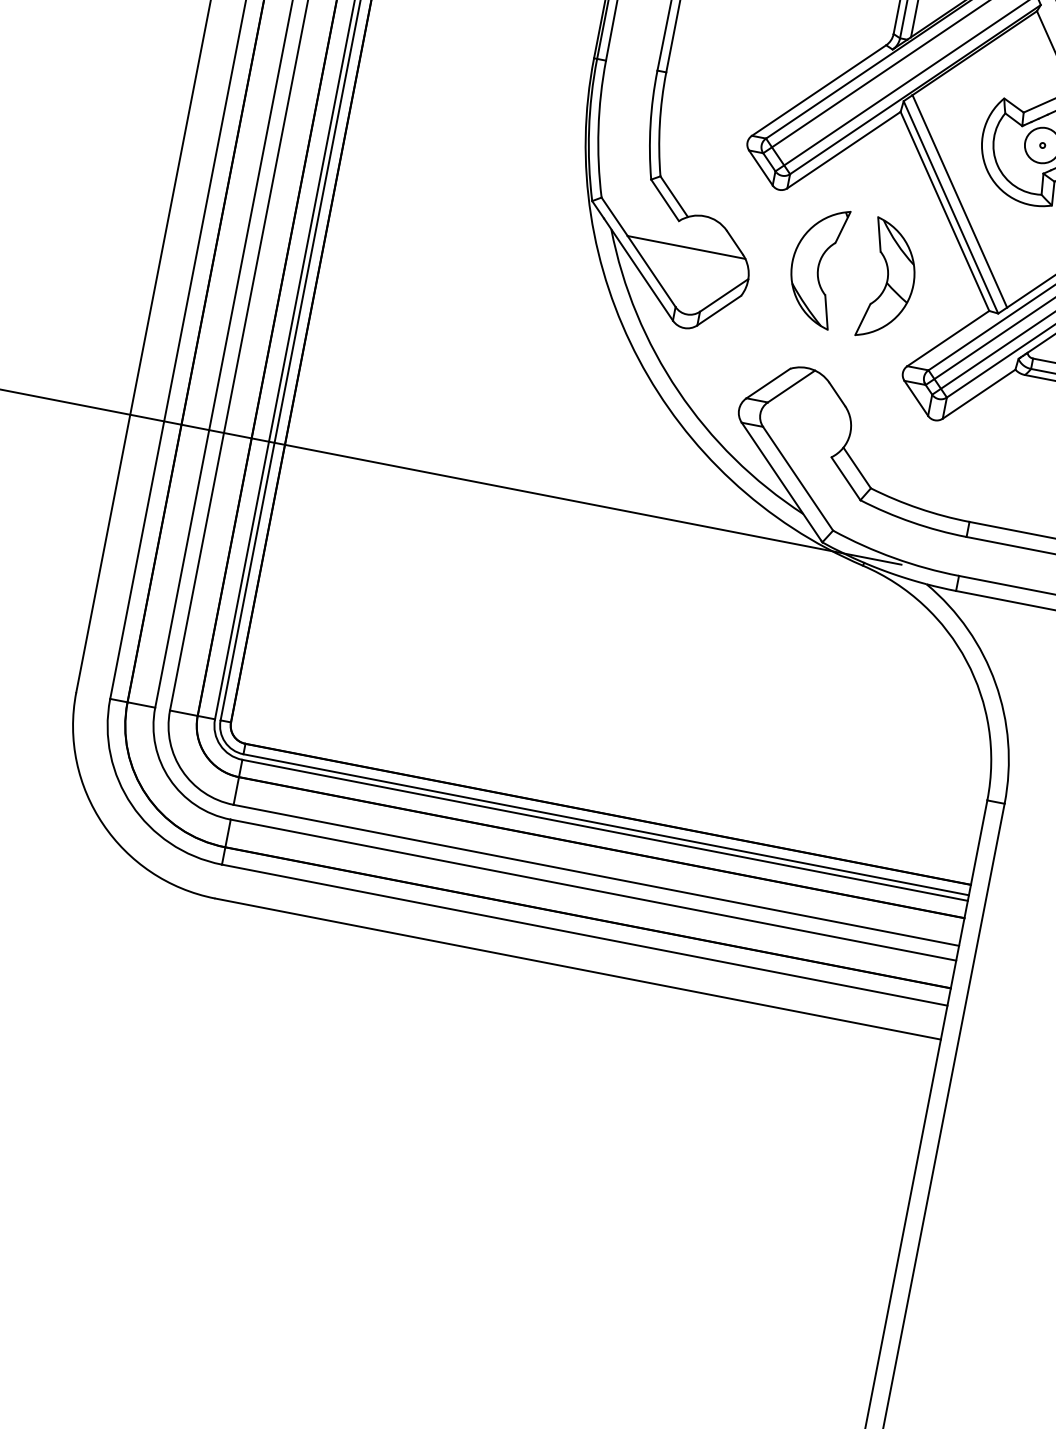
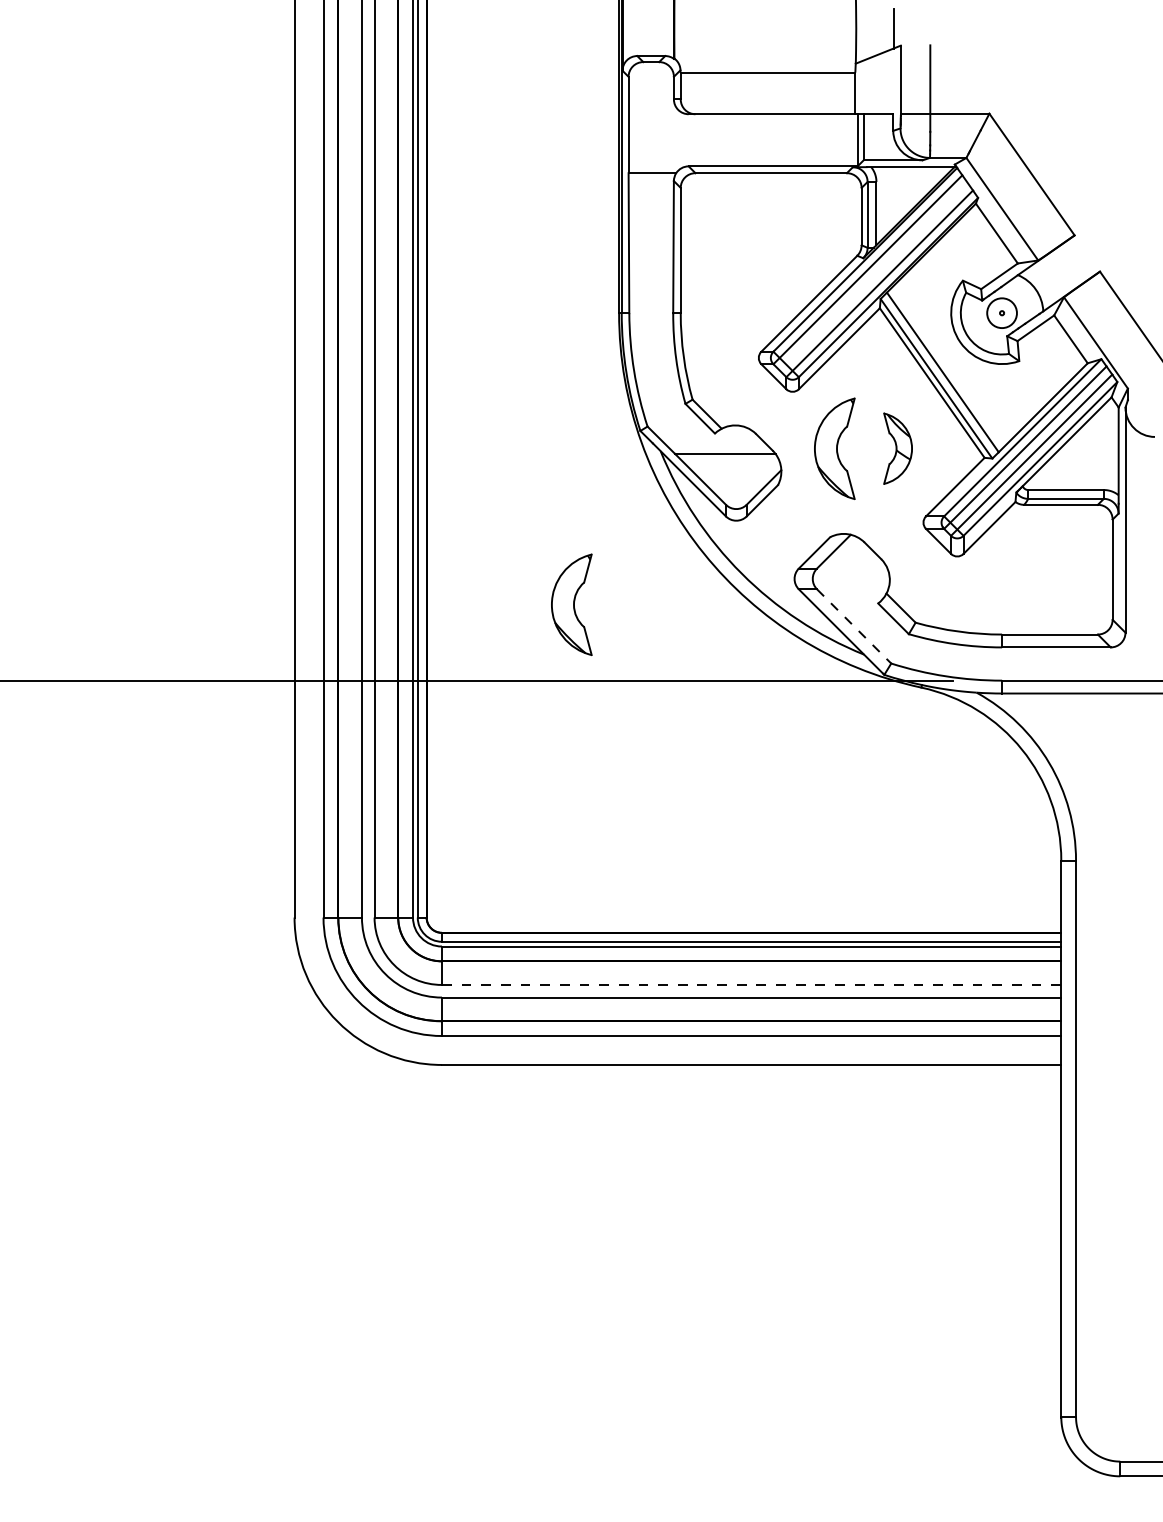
part: (889, 280) -> (897, 448), size x0.7
part: (471, 388) -> (571, 604), added
line: (798, 478) -> (854, 626), solid -> dashed
line: (596, 874) -> (751, 984), solid -> dashed

